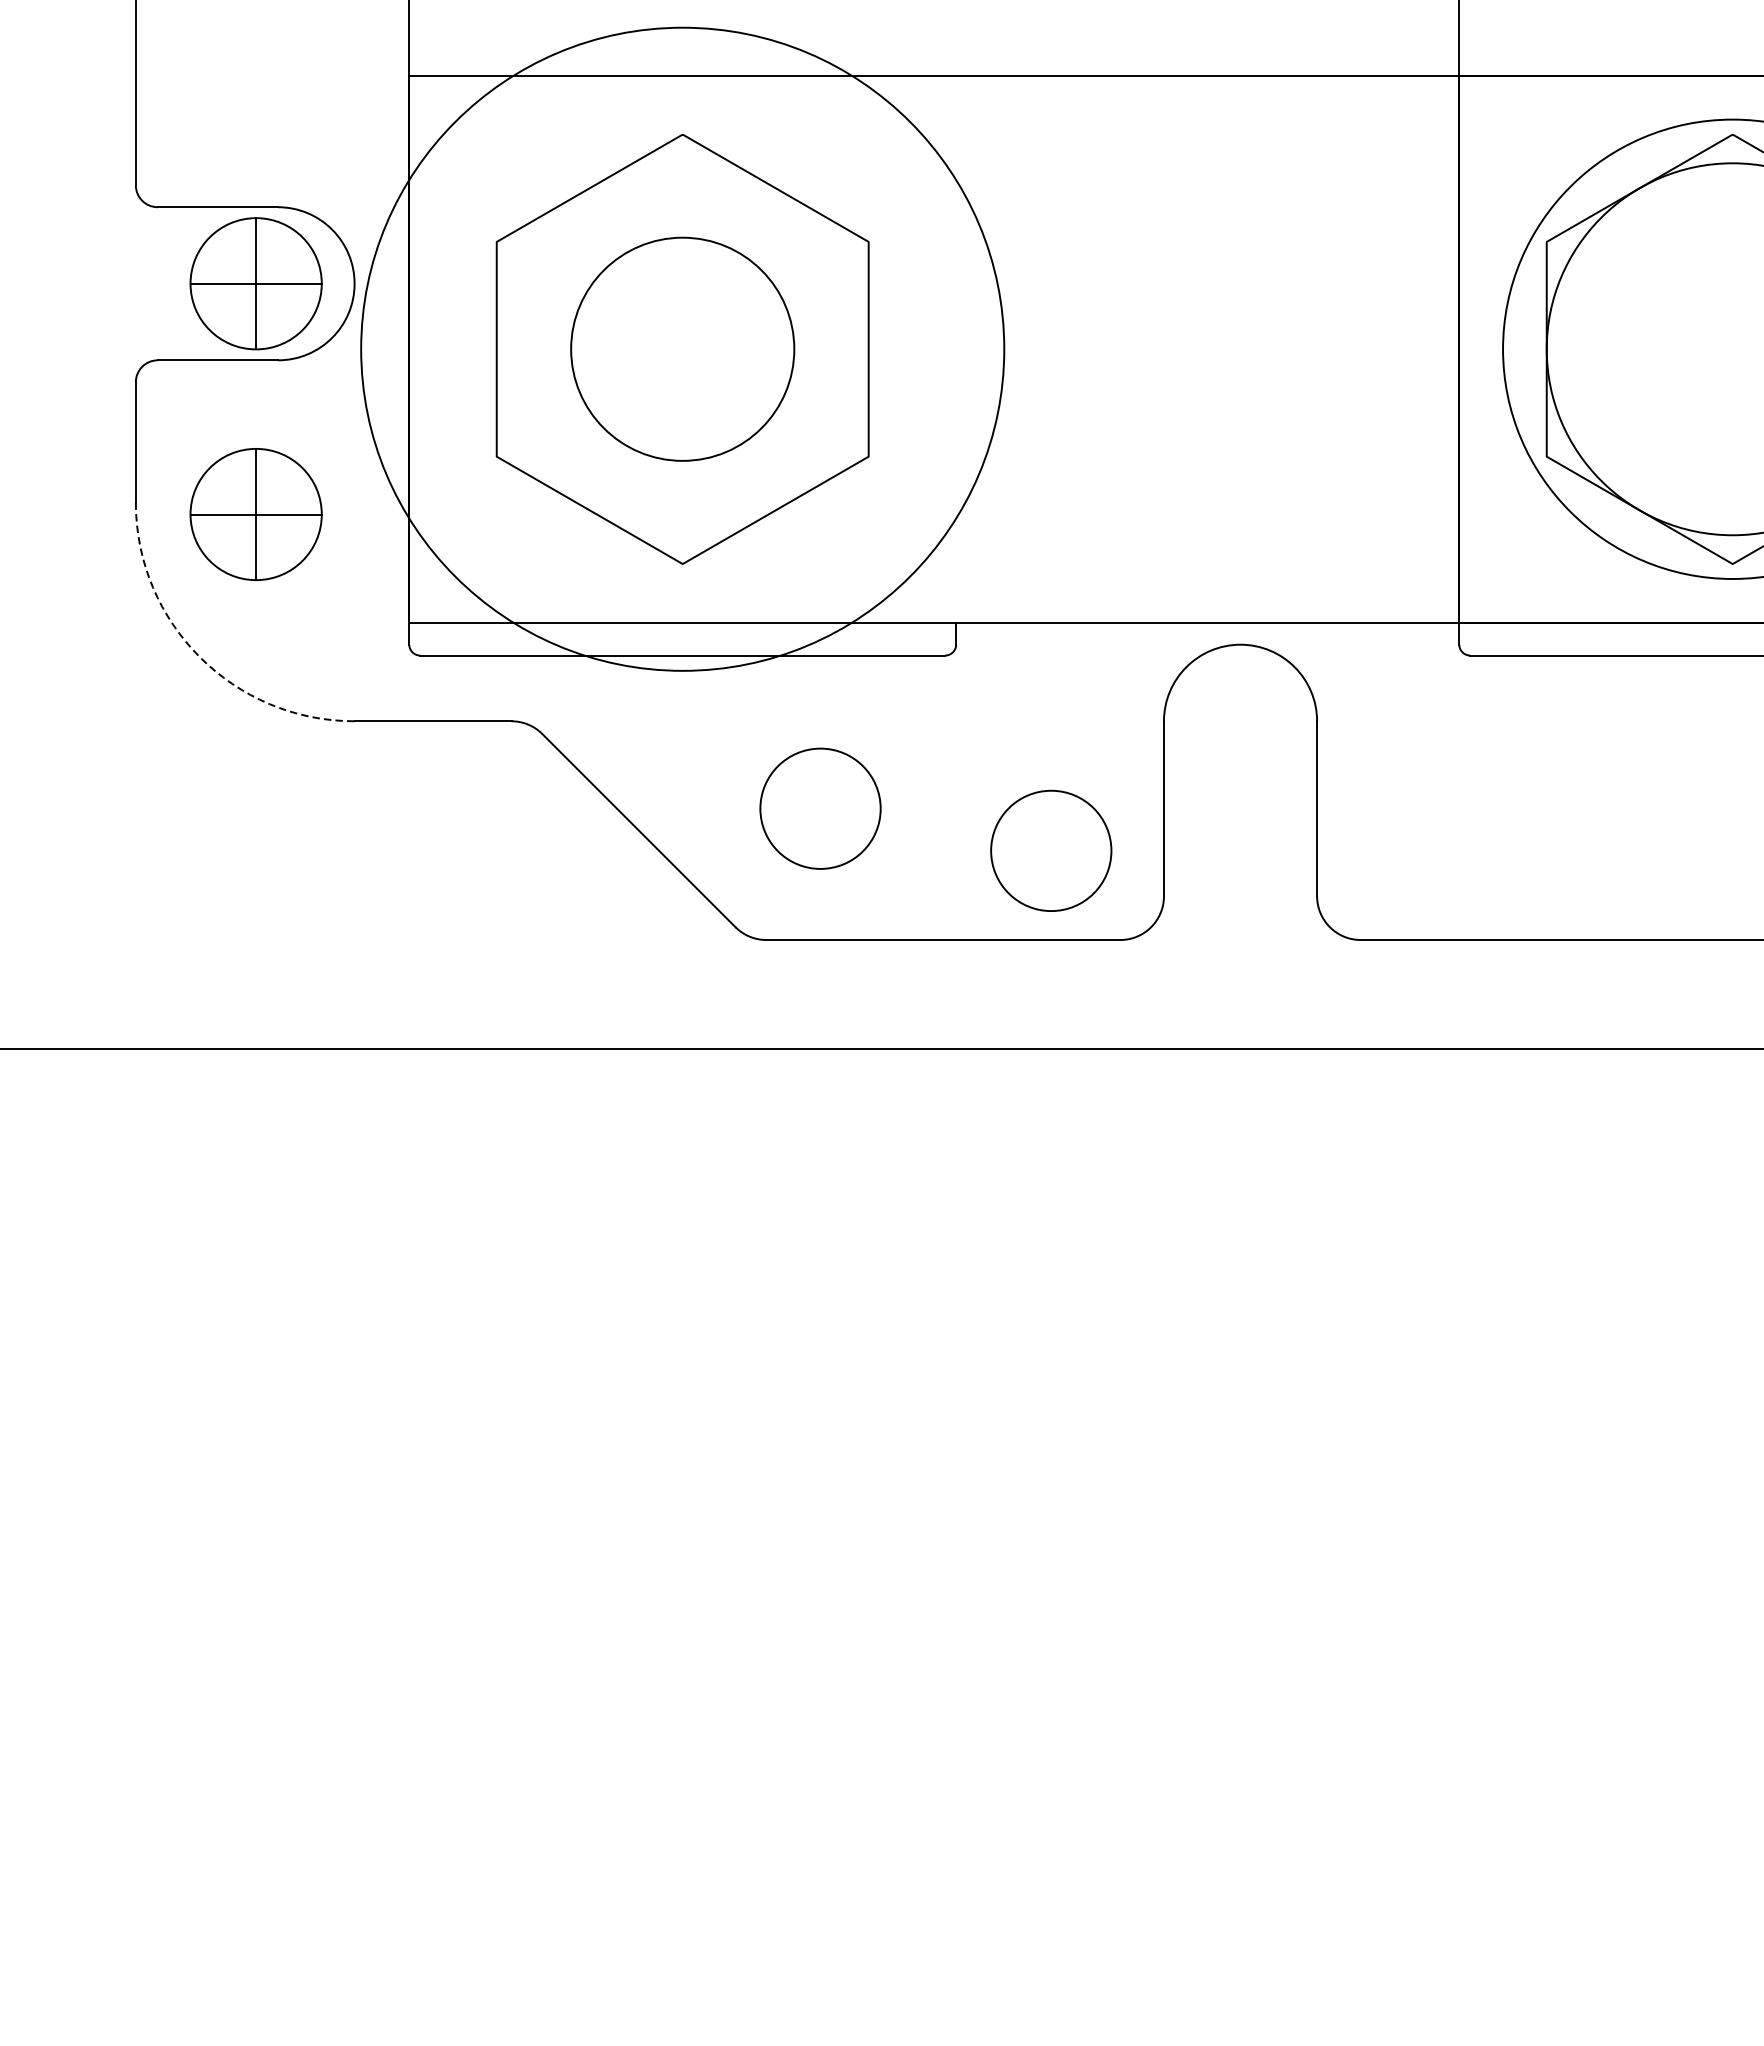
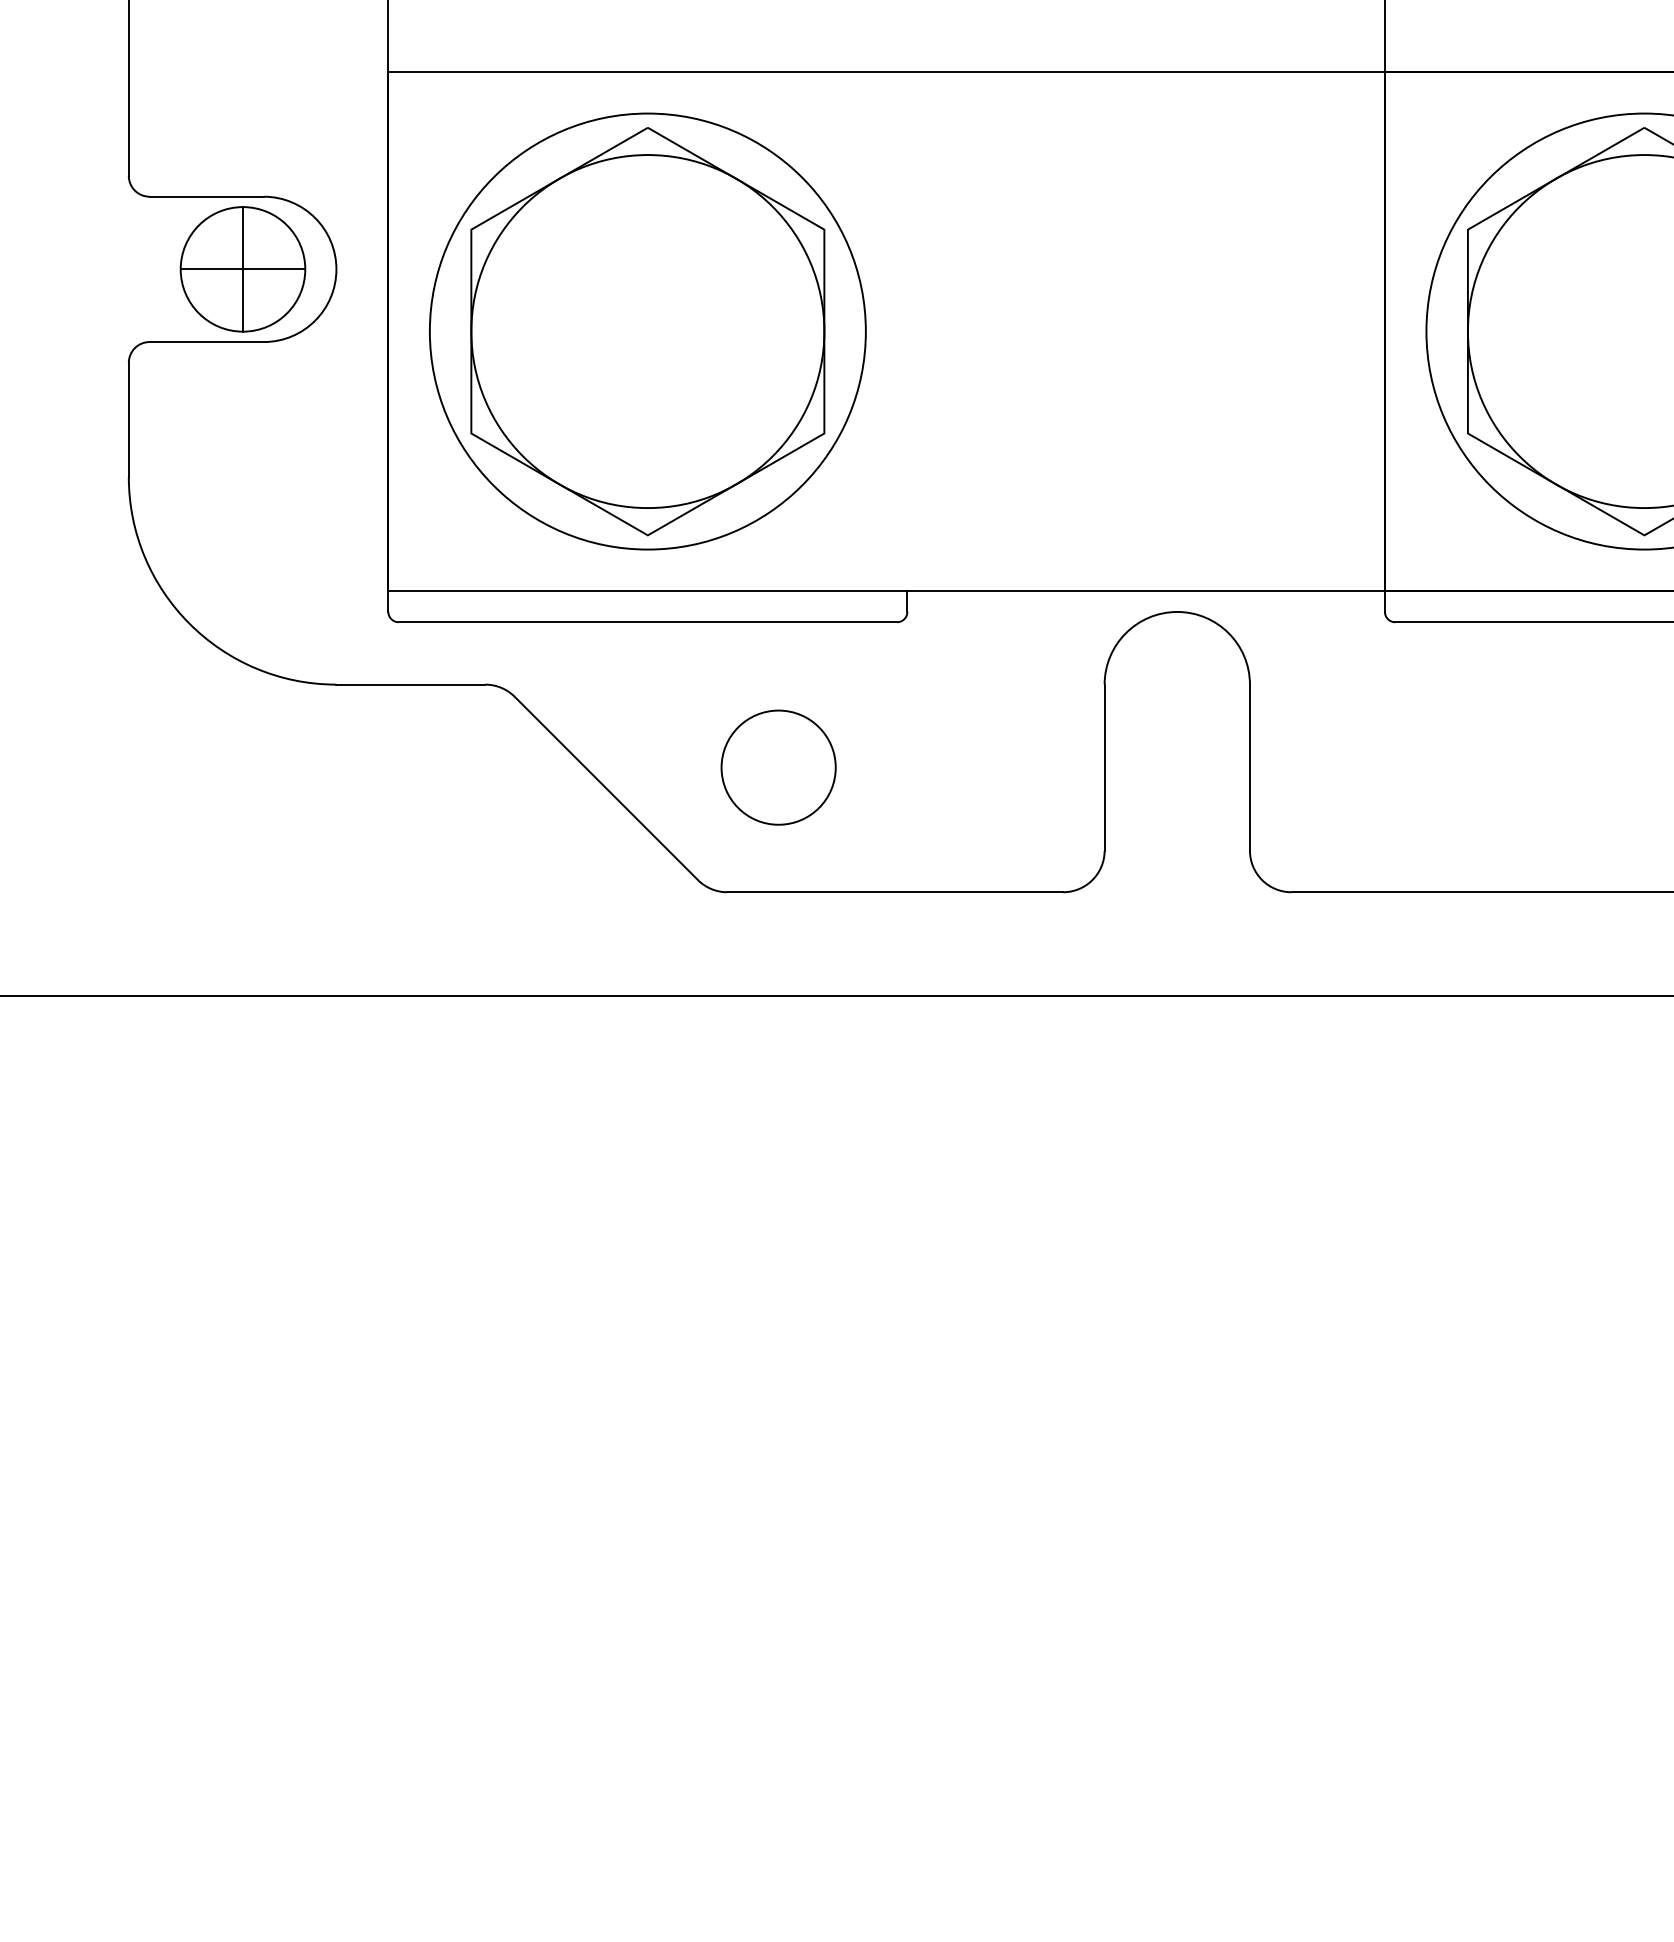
circle: (682, 349) -> (647, 331), size x0.71
circle: (682, 349) -> (647, 331), size x1.67
part: (255, 514) -> (242, 488), removed
arc: (199, 656) -> (189, 623), dashed -> solid
circle: (1051, 850) -> (997, 807), removed

